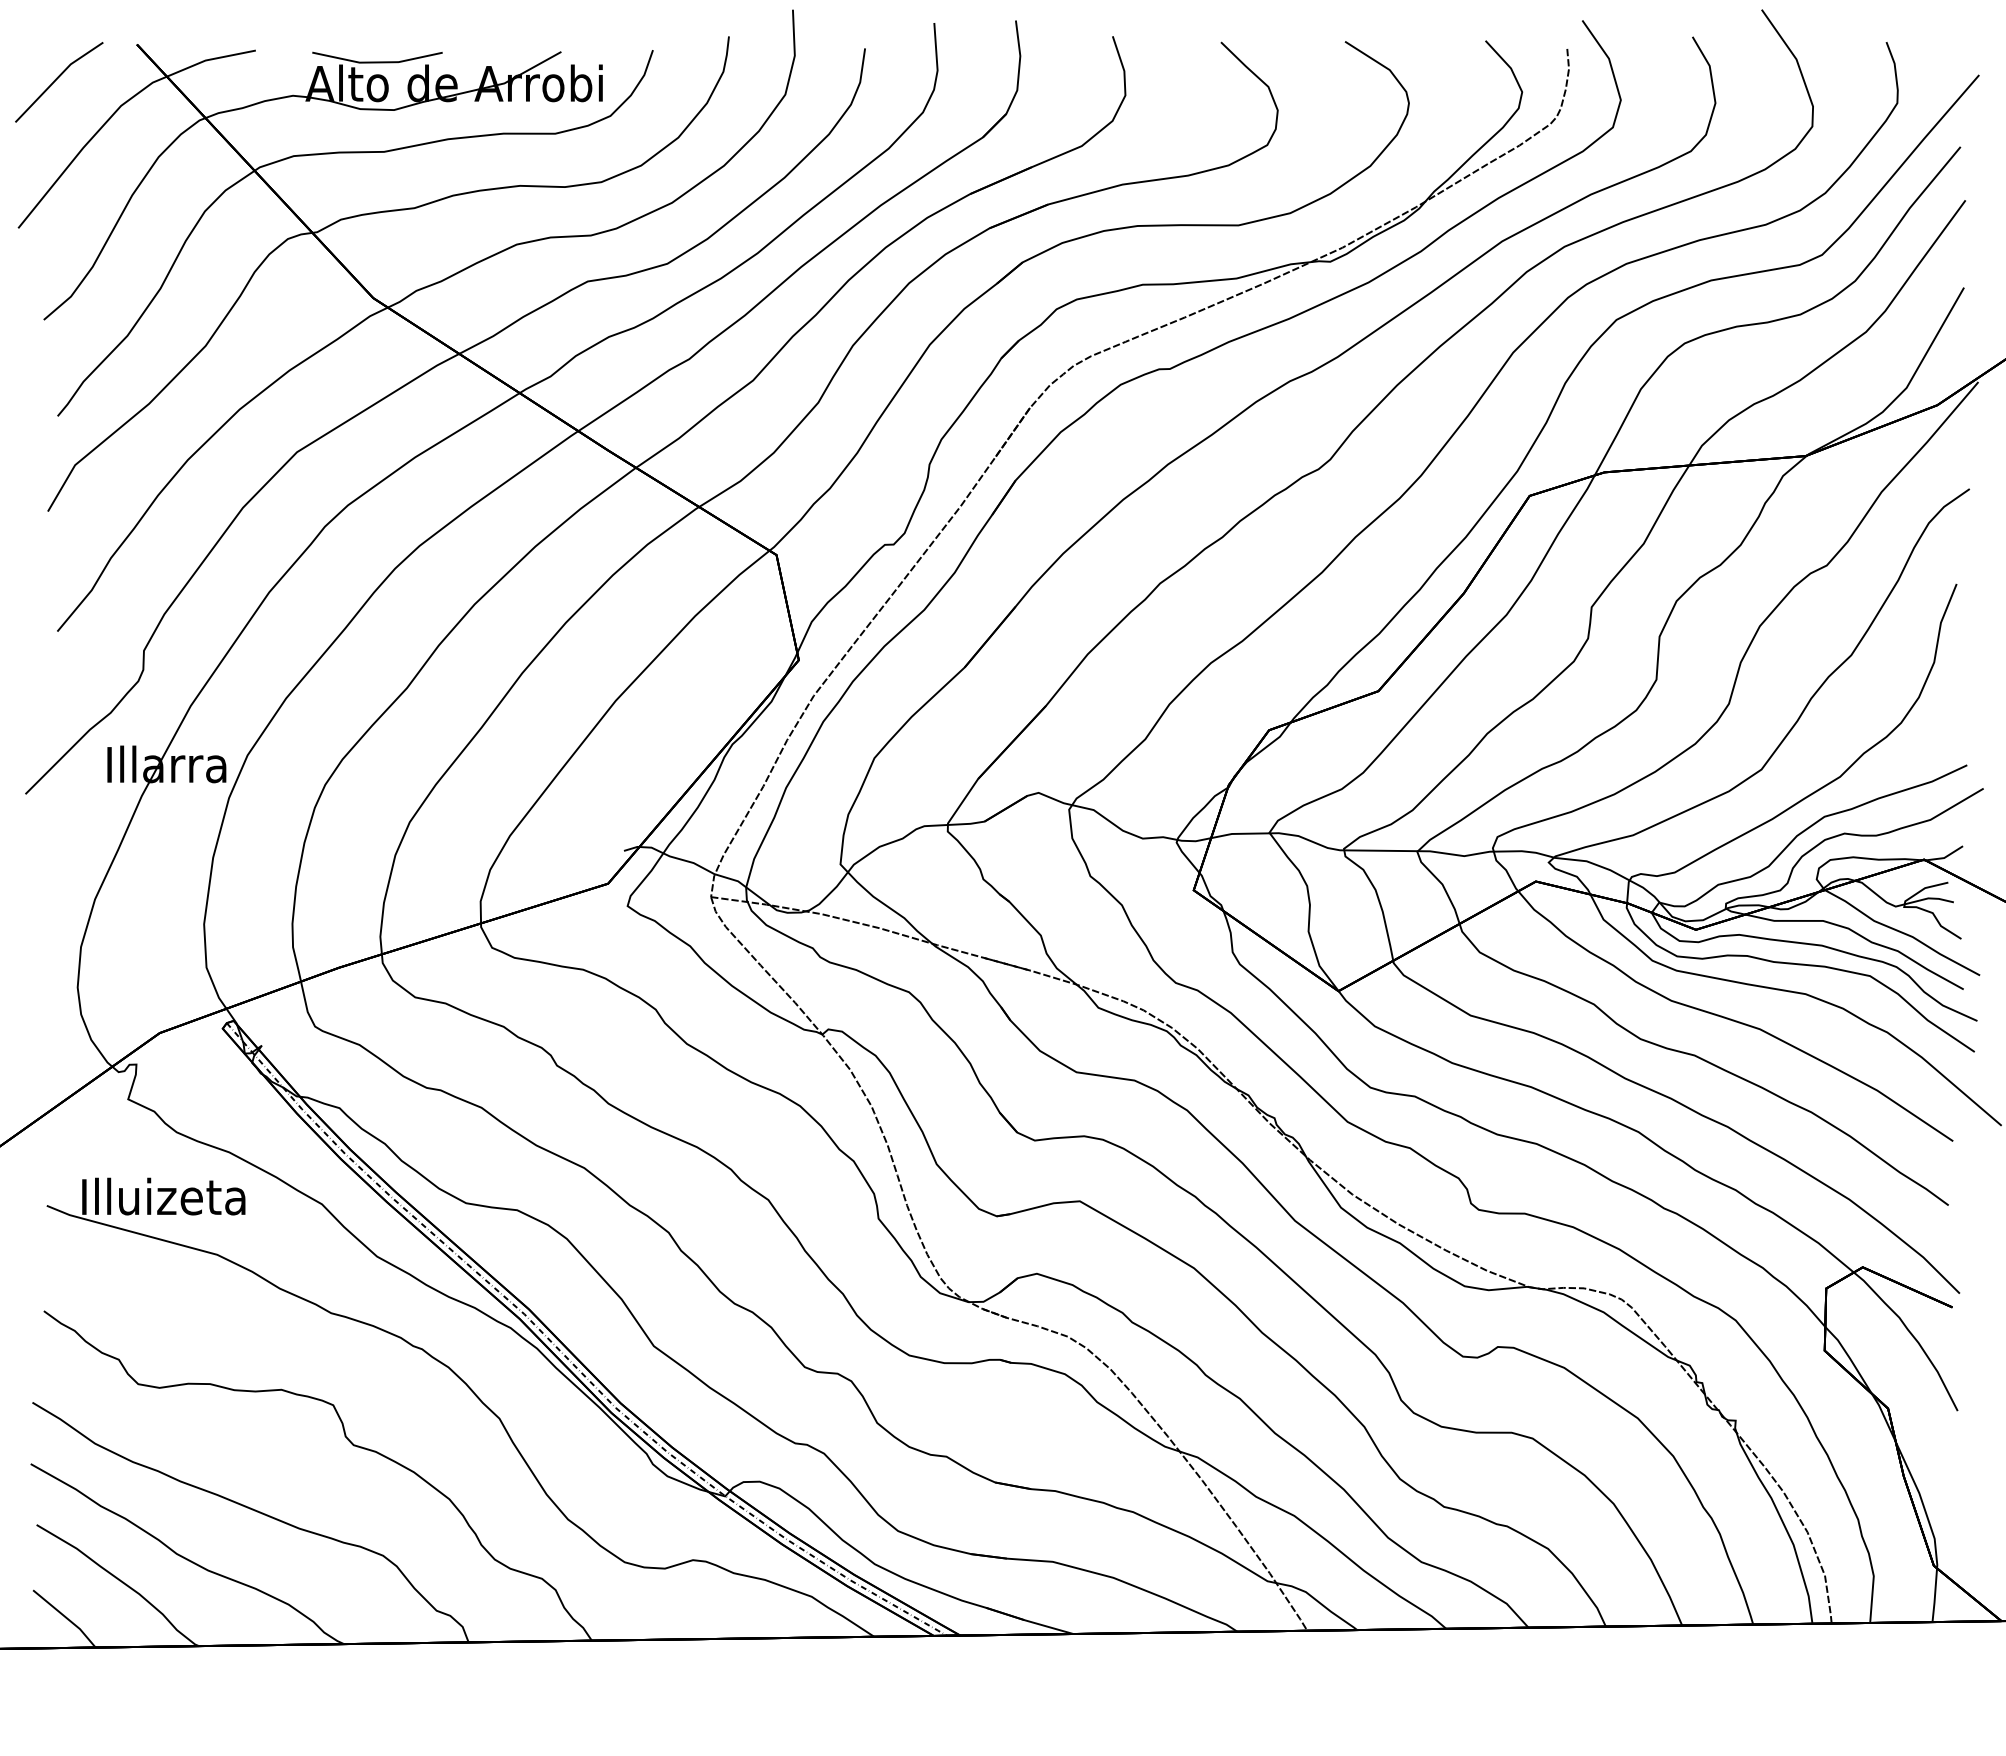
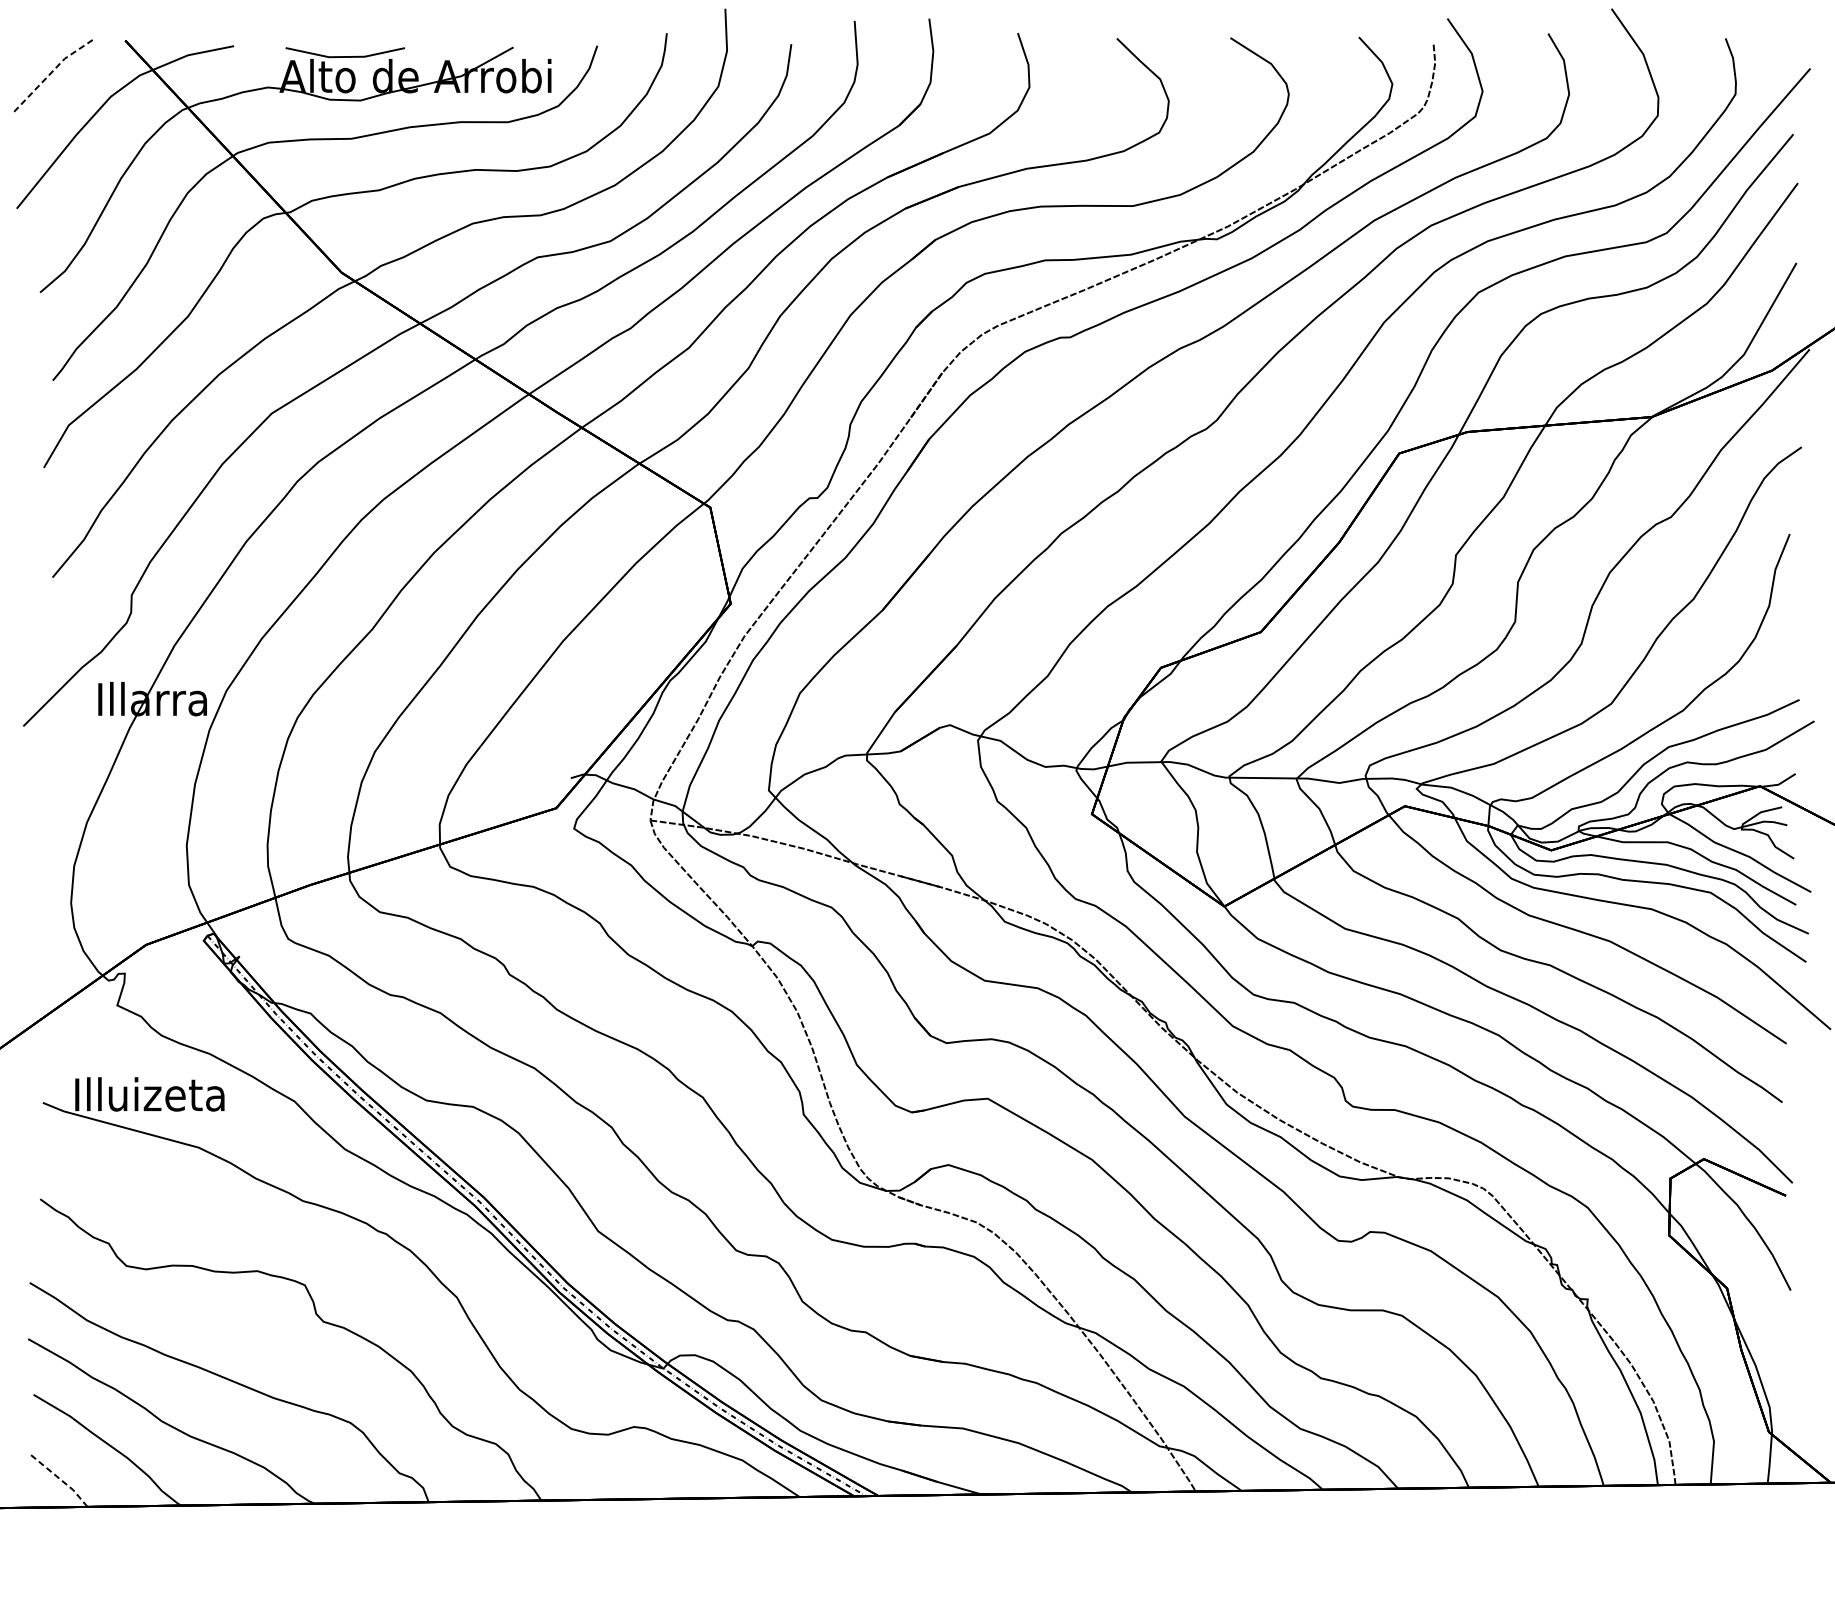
line: (57, 78) -> (52, 71), solid -> dashed
line: (66, 1617) -> (60, 1479), solid -> dashed

